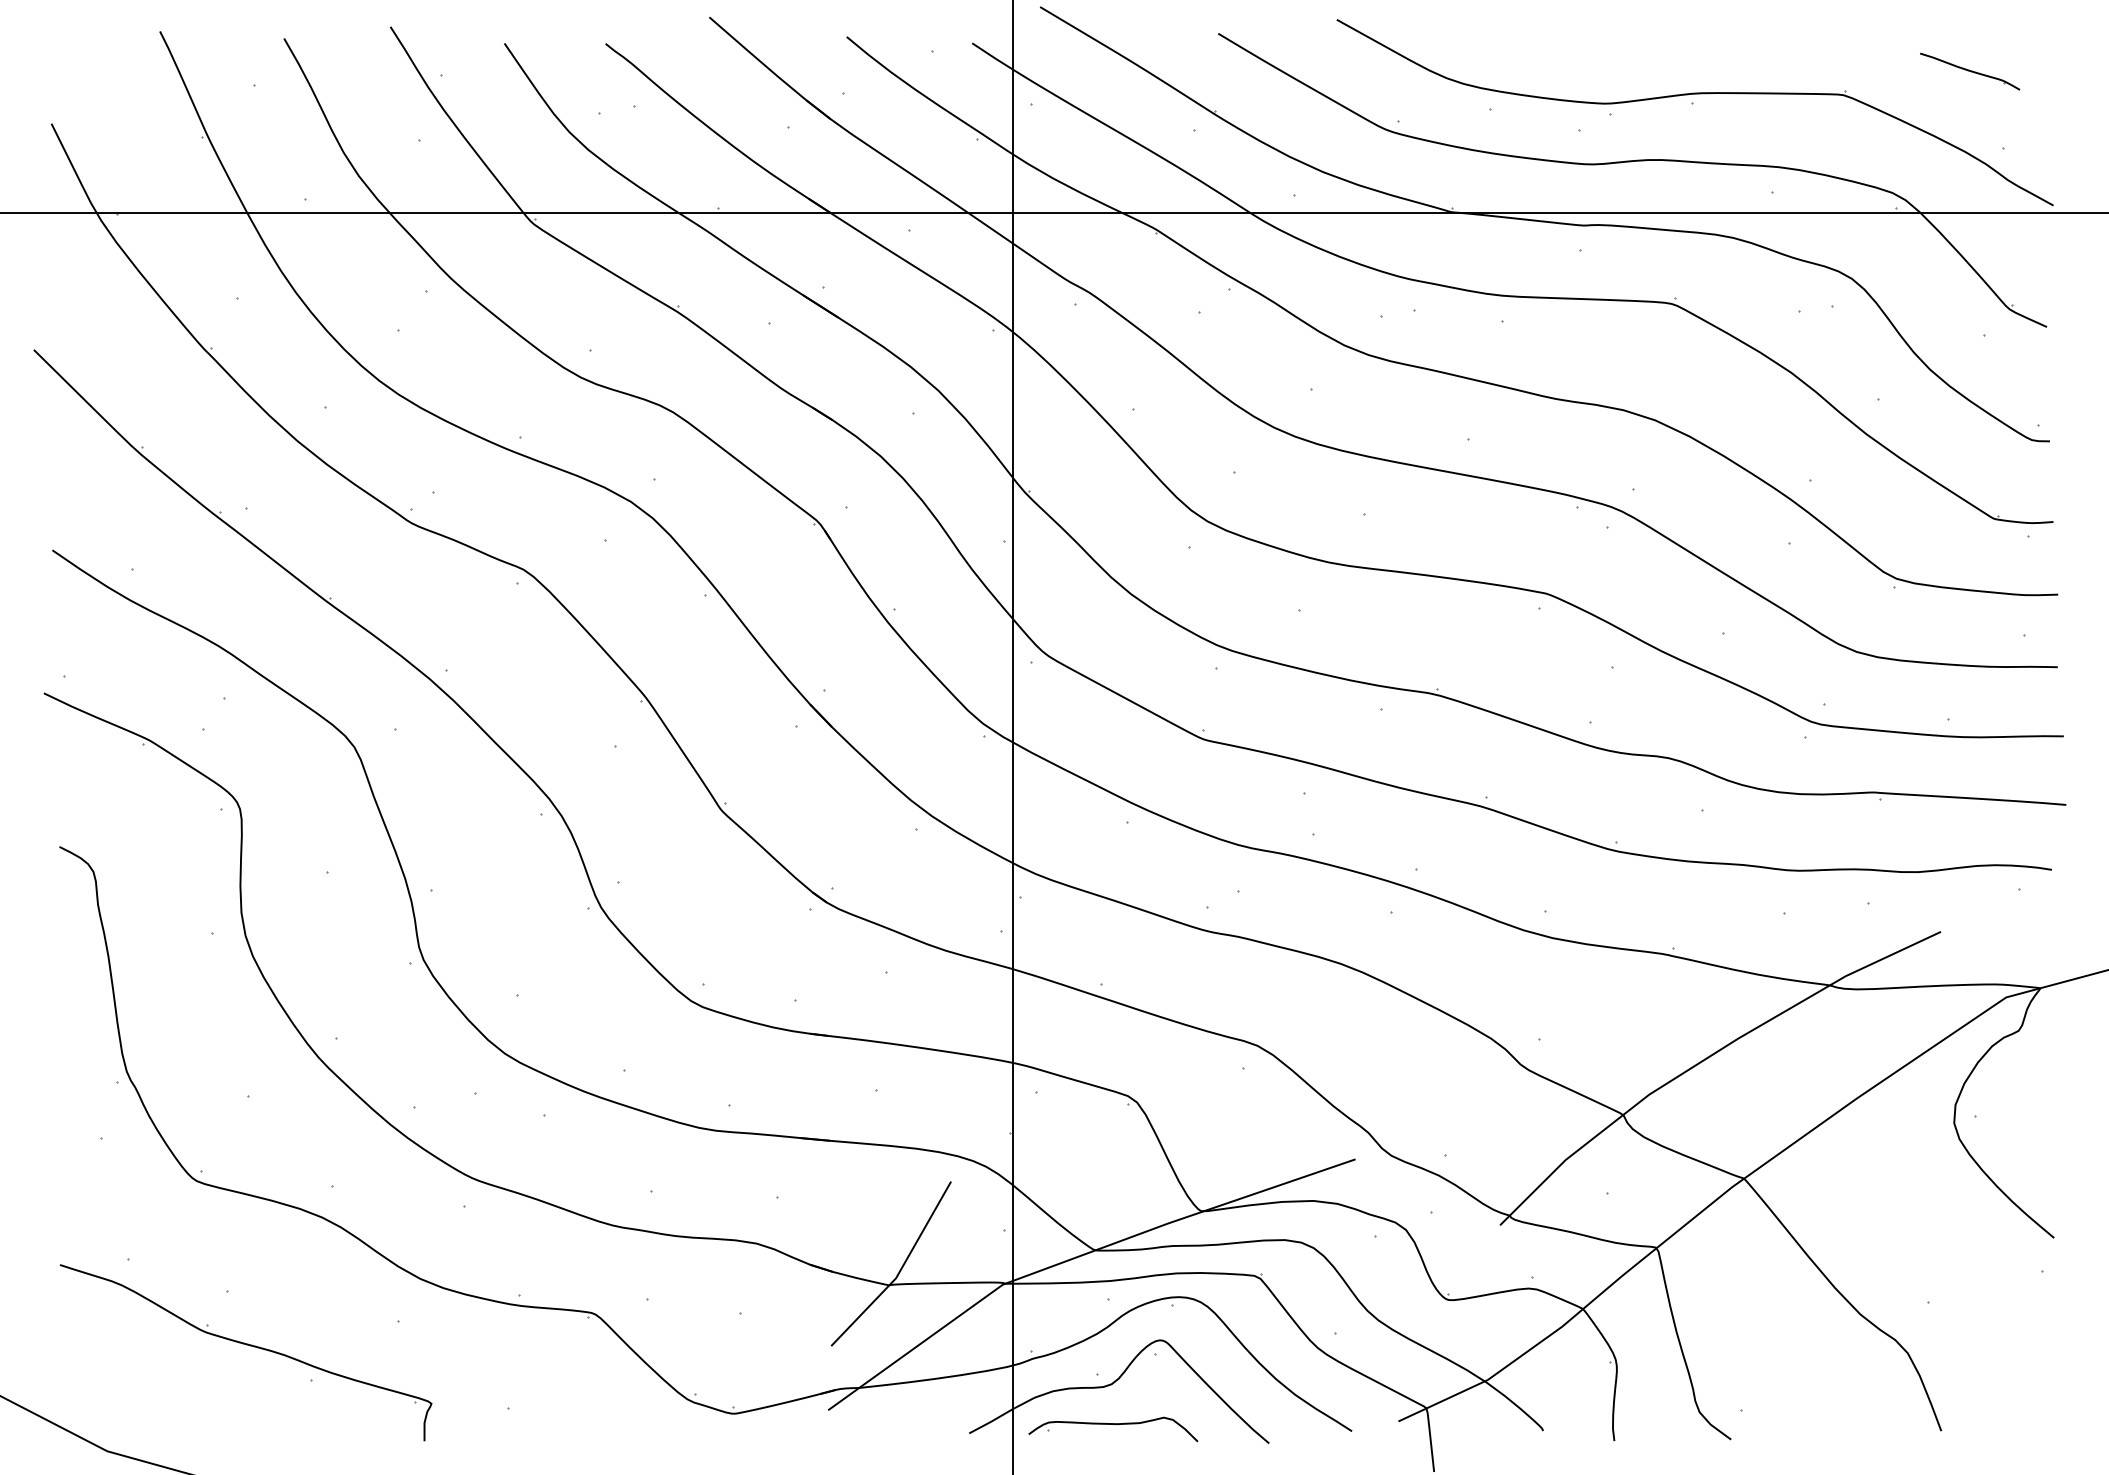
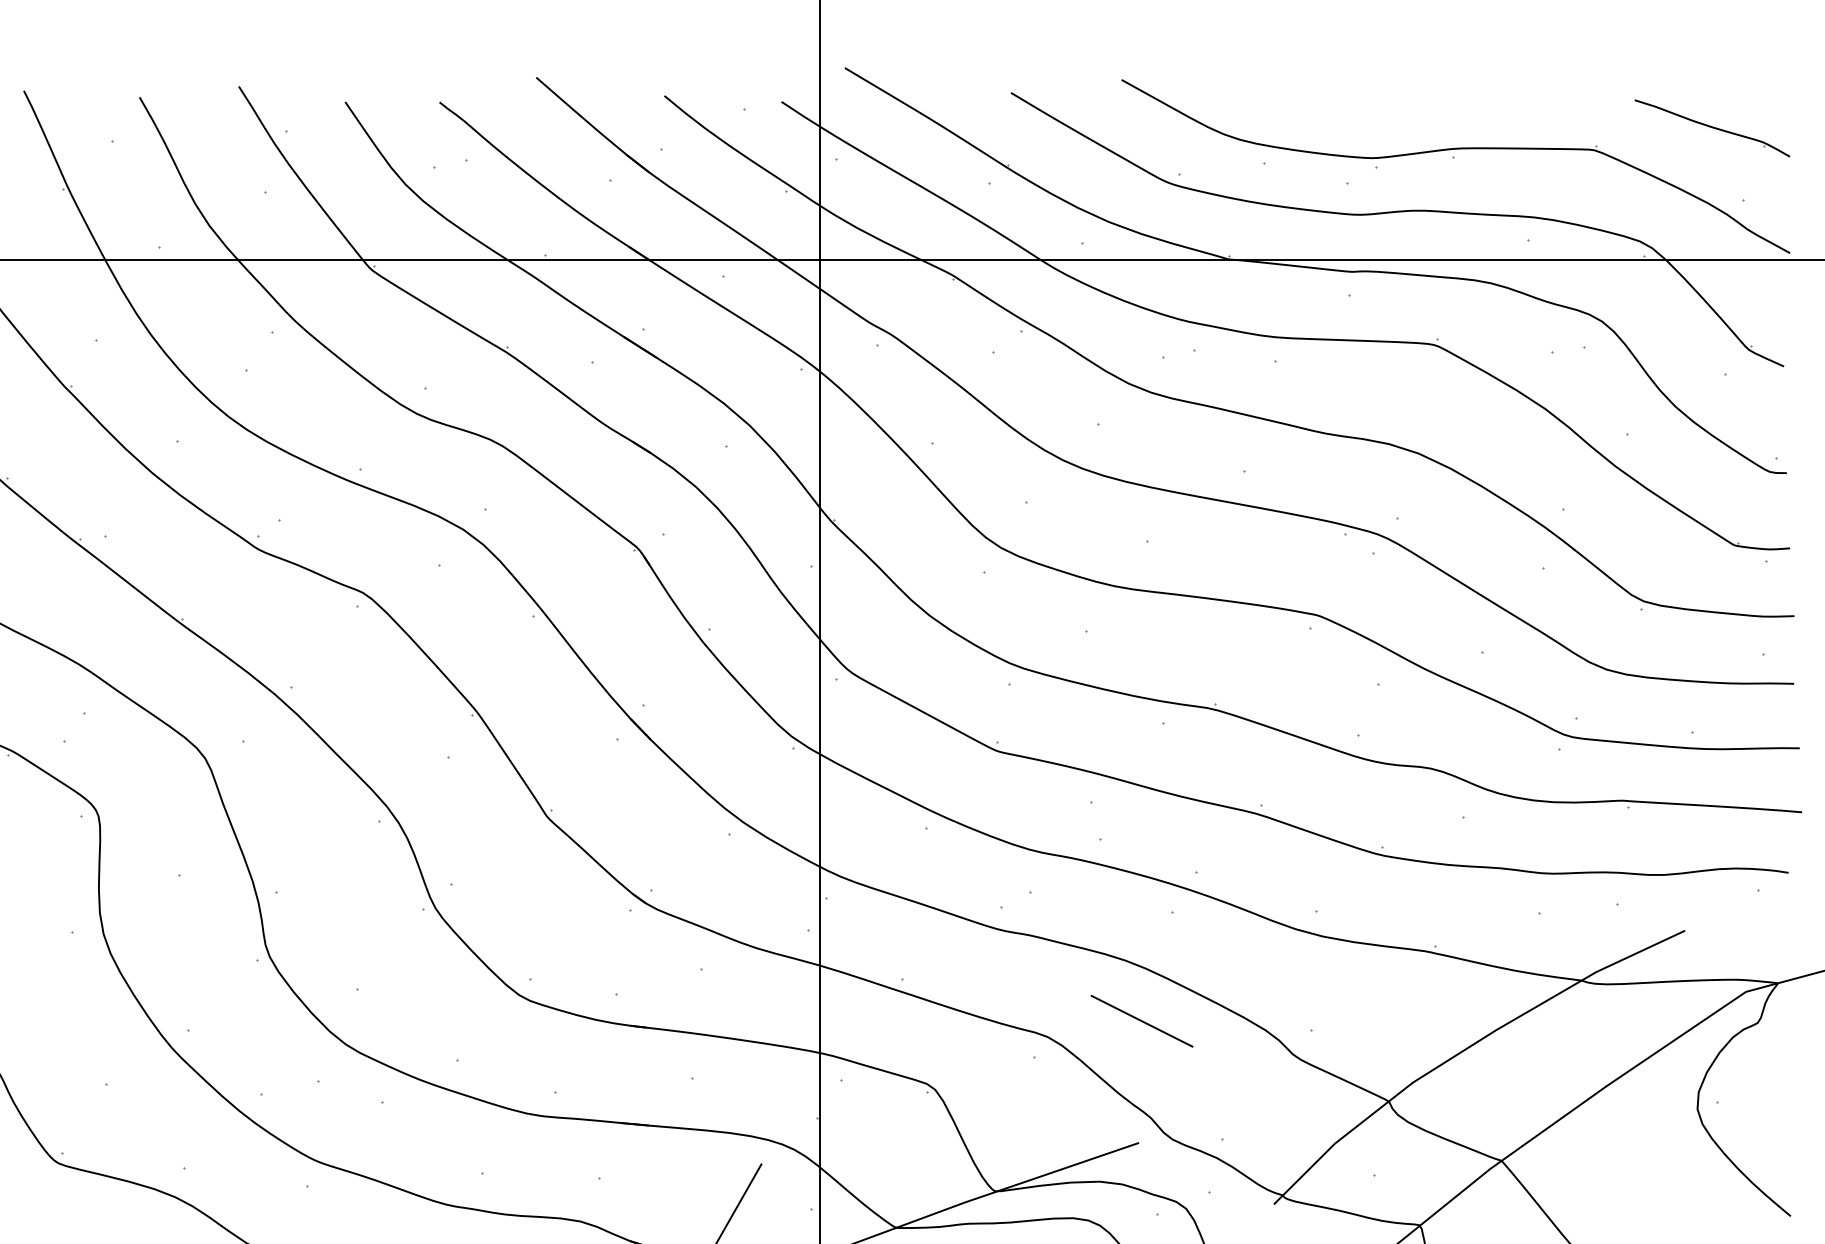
part: (1969, 71) -> (1711, 128), size x1.67
line: (1358, 1028) -> (1141, 1020), added

